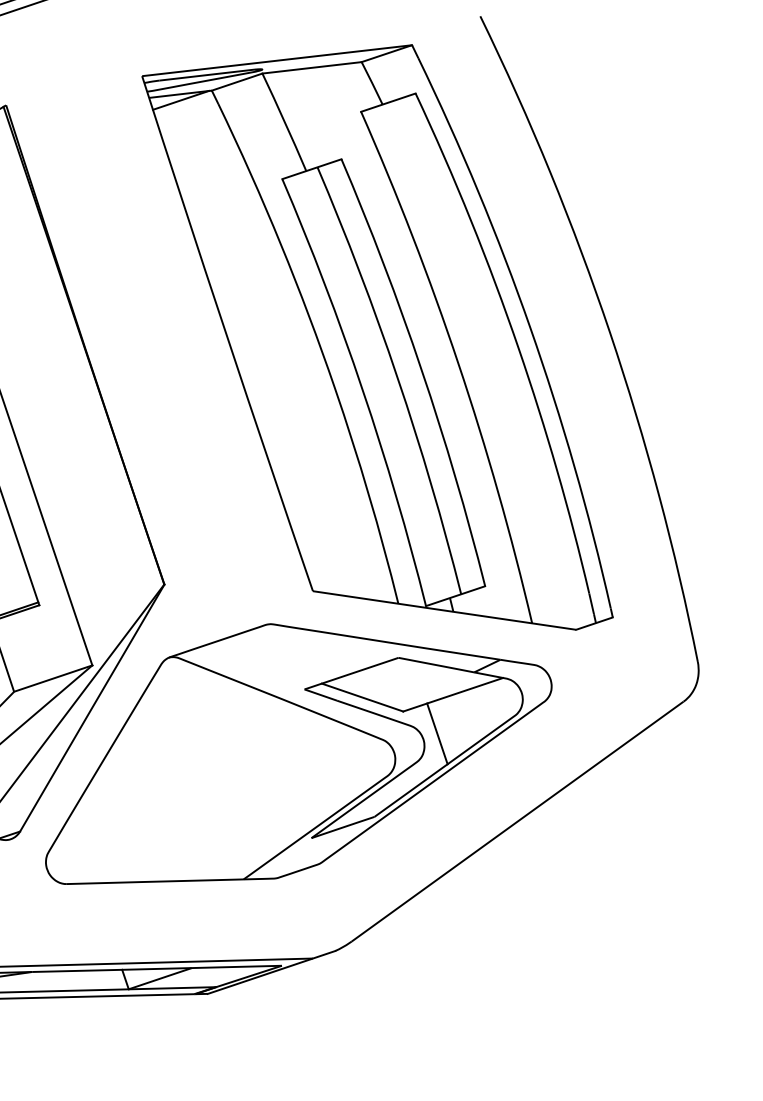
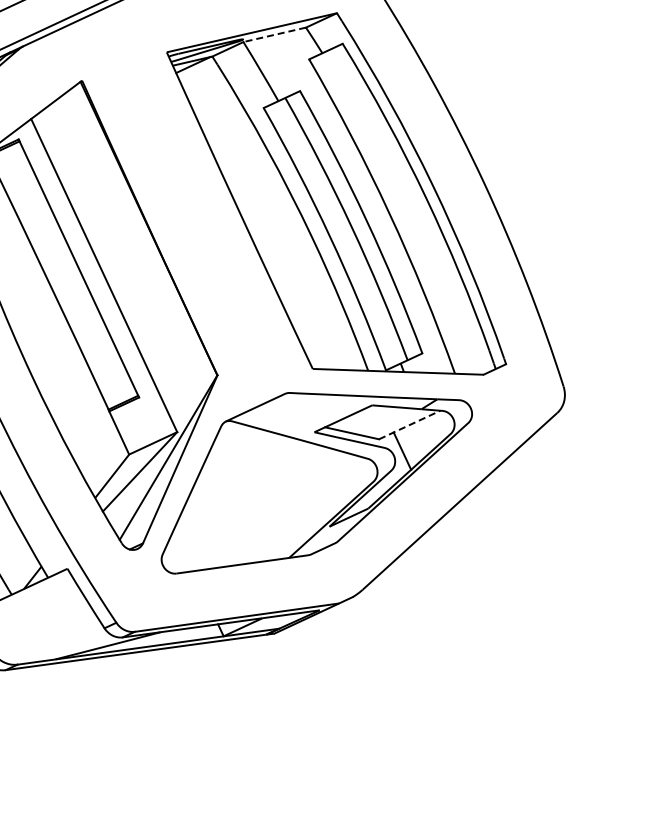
line: (311, 67) -> (274, 34), solid -> dashed
line: (452, 695) -> (409, 425), solid -> dashed

